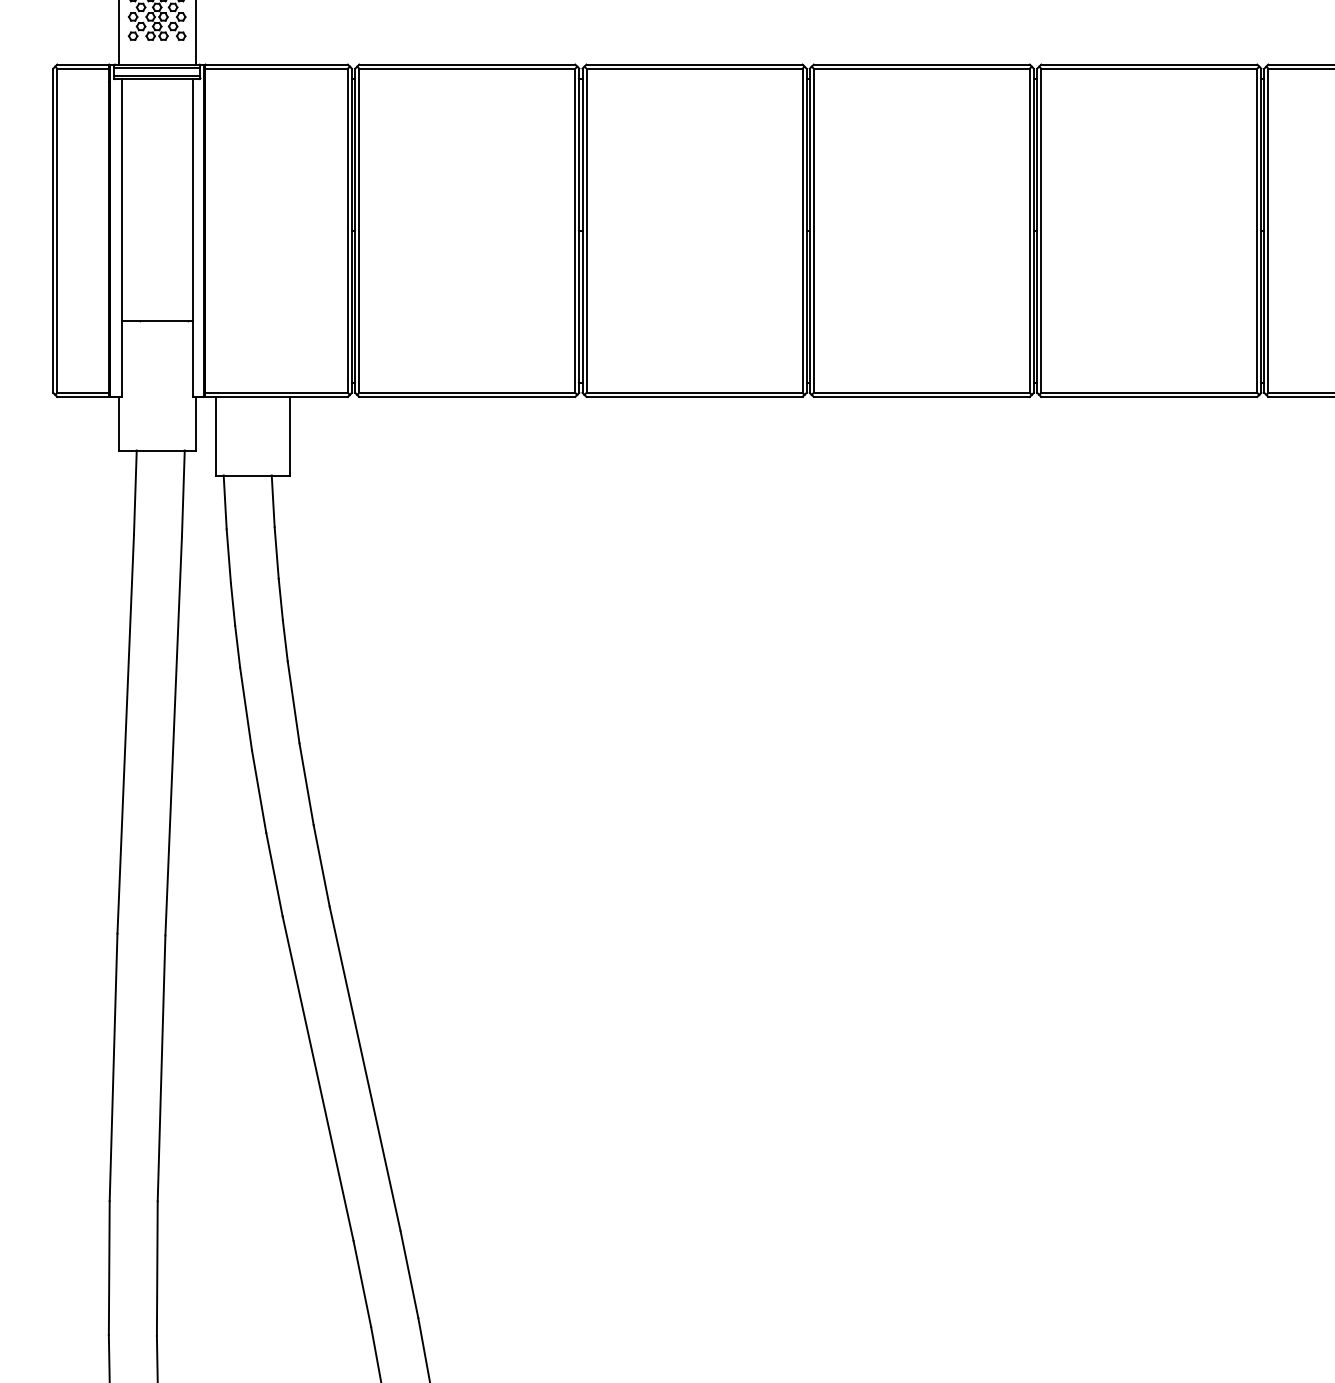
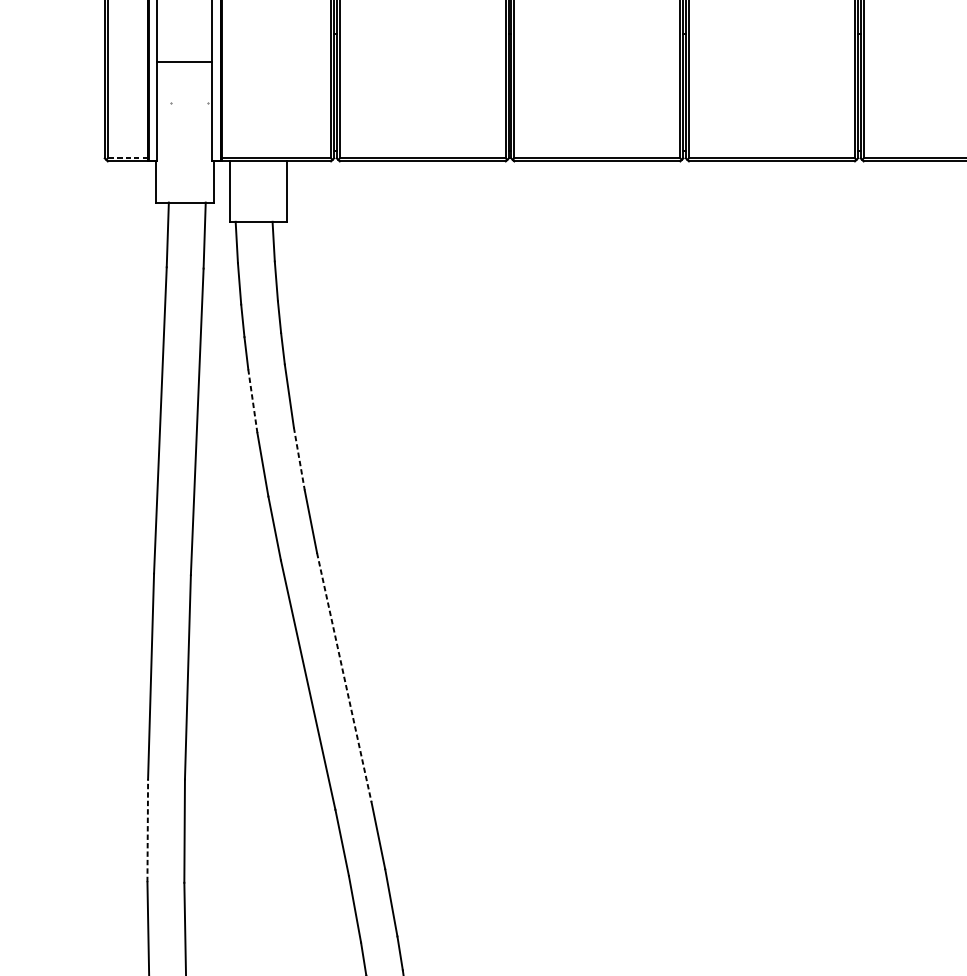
line: (157, 321) -> (184, 62), moved
line: (82, 392) -> (127, 158), solid -> dashed
line: (246, 709) -> (253, 401), solid -> dashed
line: (306, 784) -> (299, 459), solid -> dashed
line: (365, 1069) -> (344, 678), solid -> dashed
line: (109, 1267) -> (147, 830), solid -> dashed

